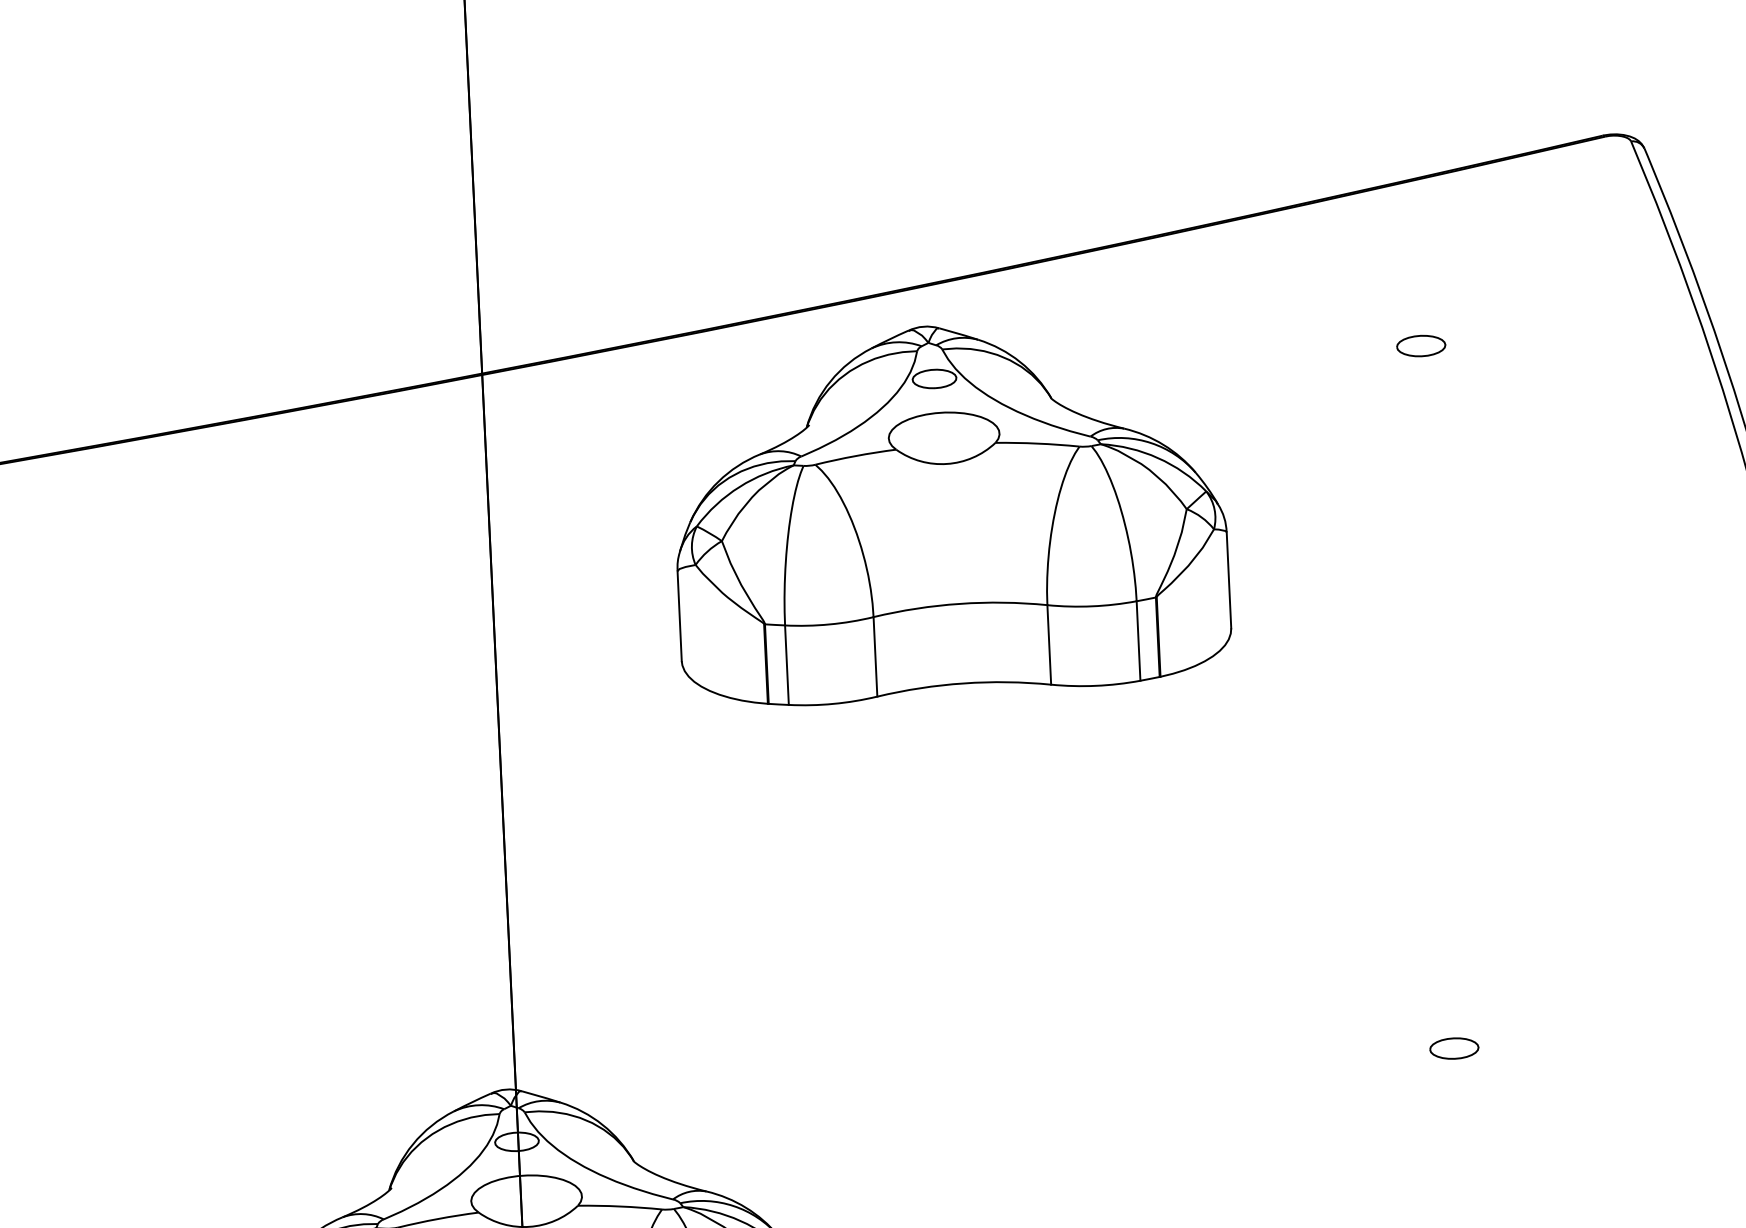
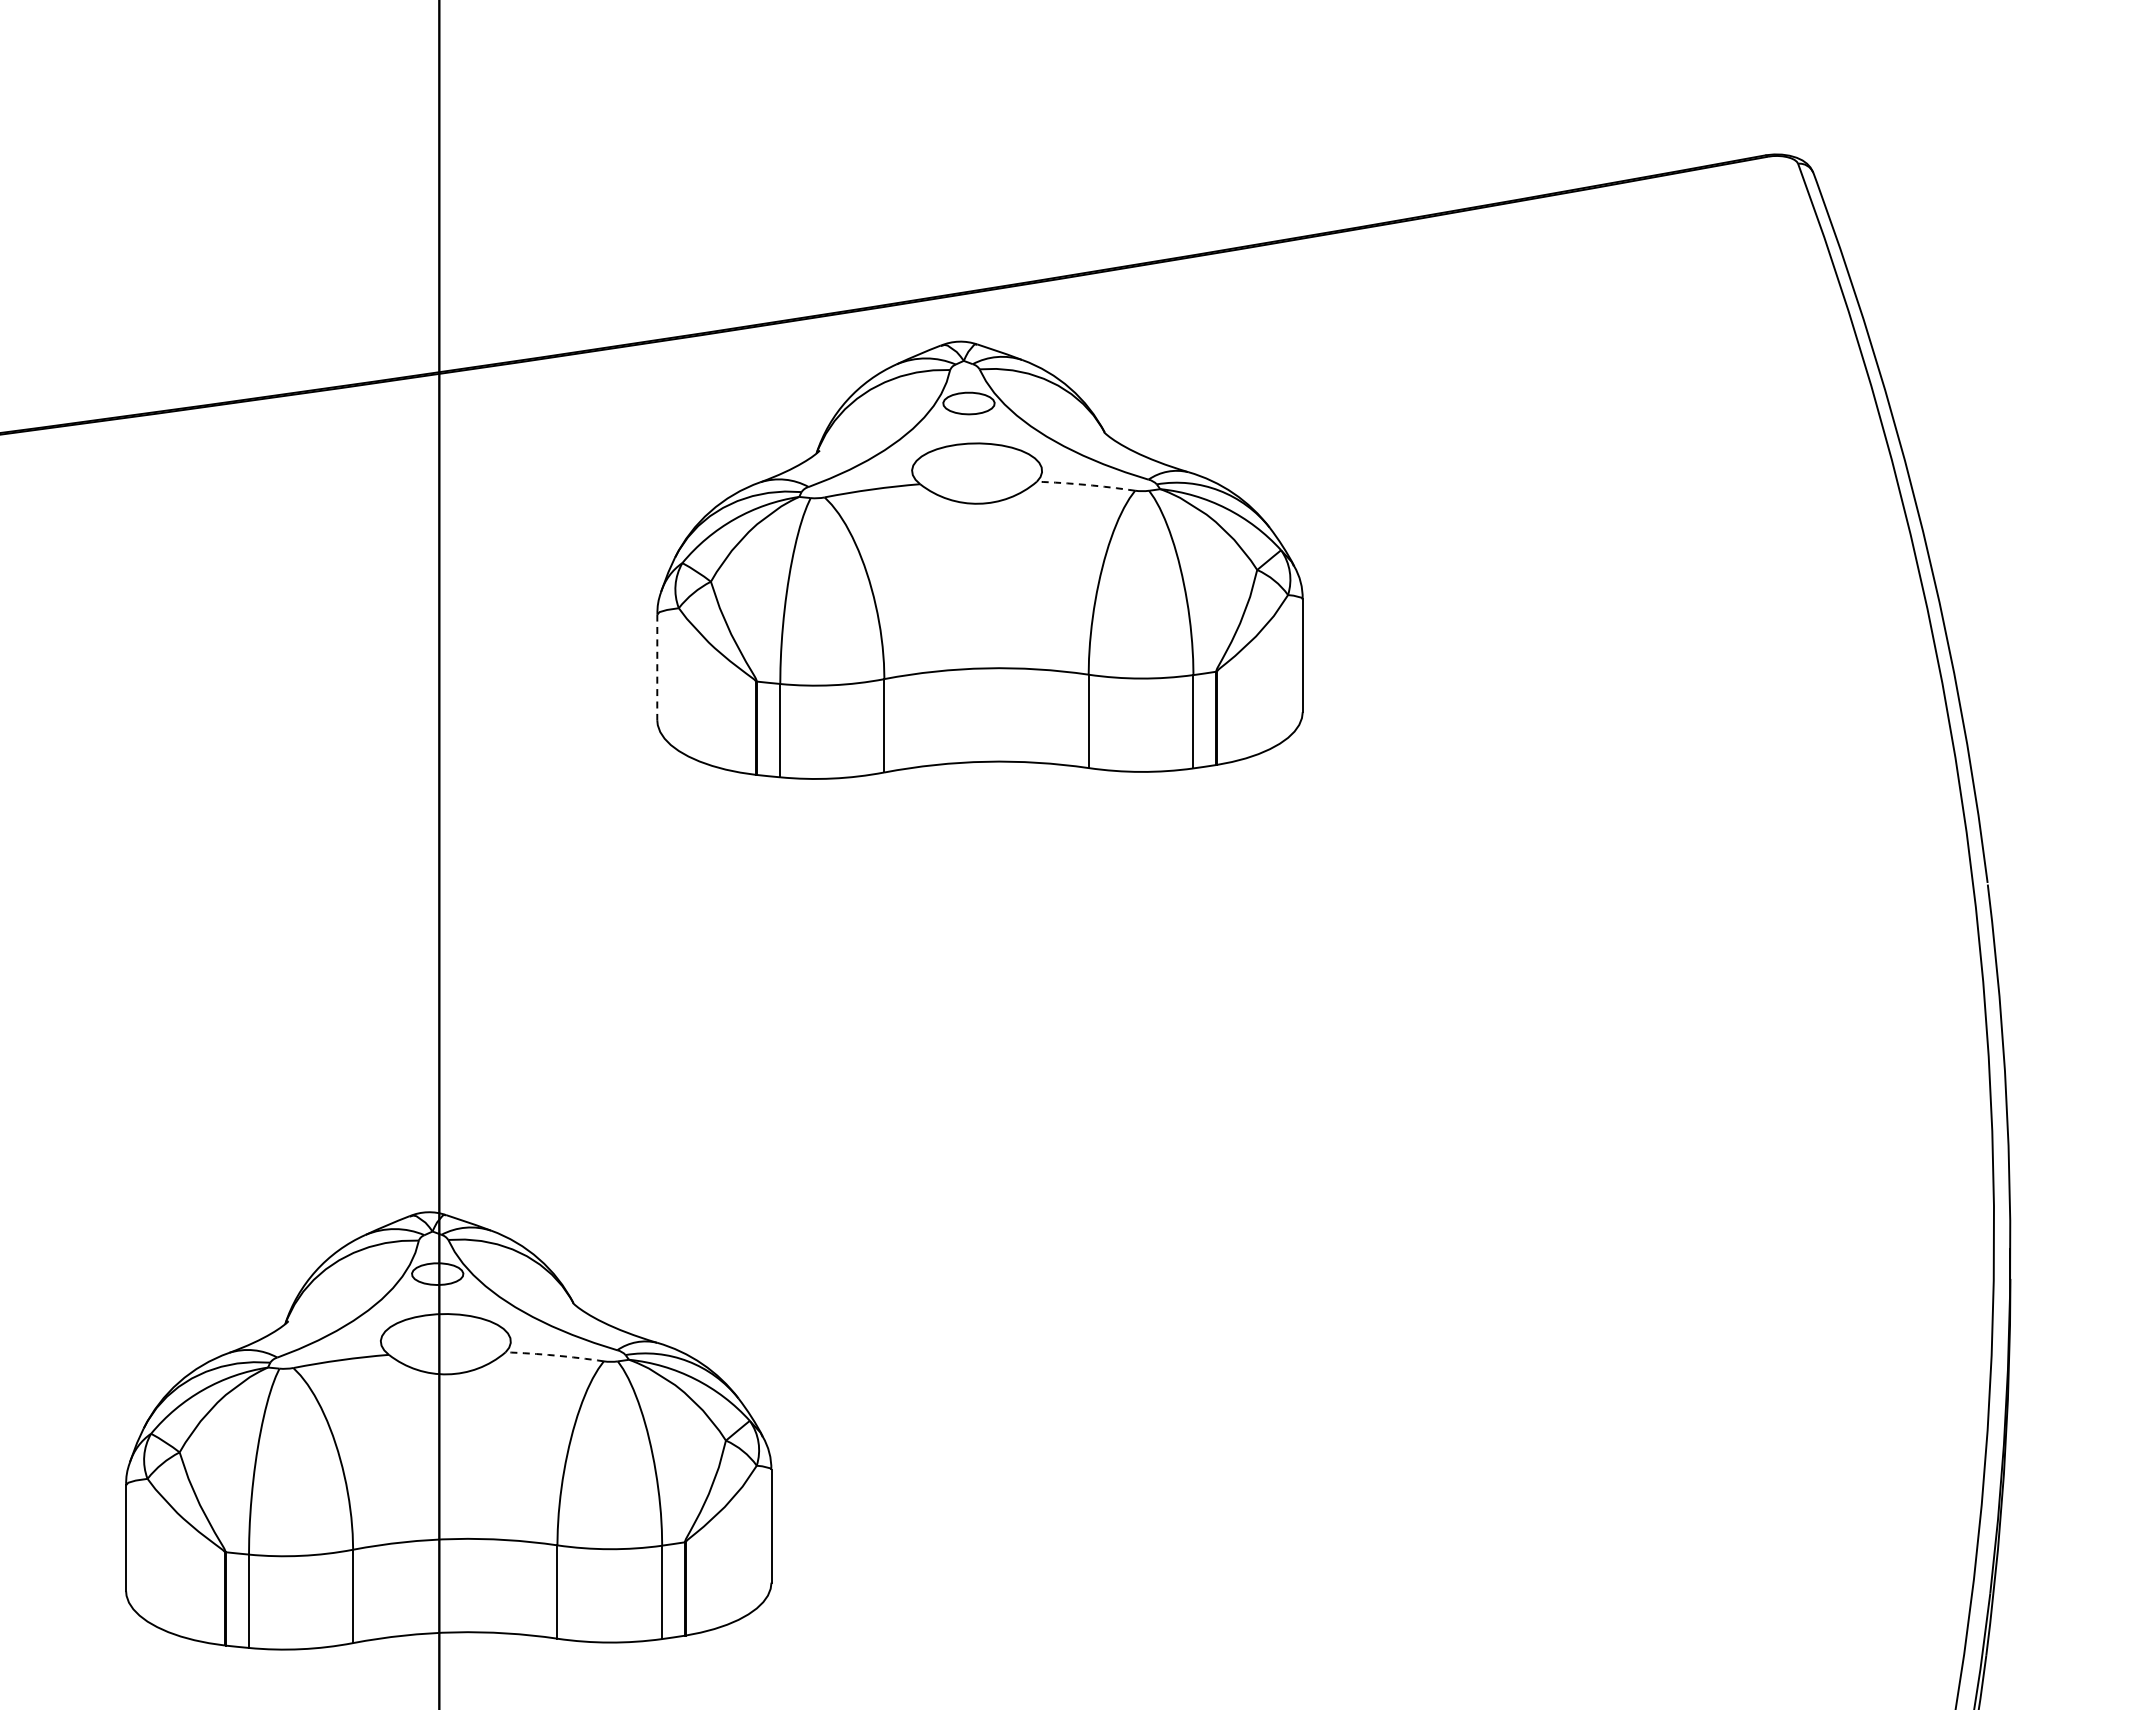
part: (1420, 345) -> (1540, 391), removed
arc: (1037, 443) -> (1086, 484), solid -> dashed
line: (679, 616) -> (657, 667), solid -> dashed
part: (1453, 1048) -> (1540, 1216), removed
arc: (619, 1206) -> (554, 1355), solid -> dashed

